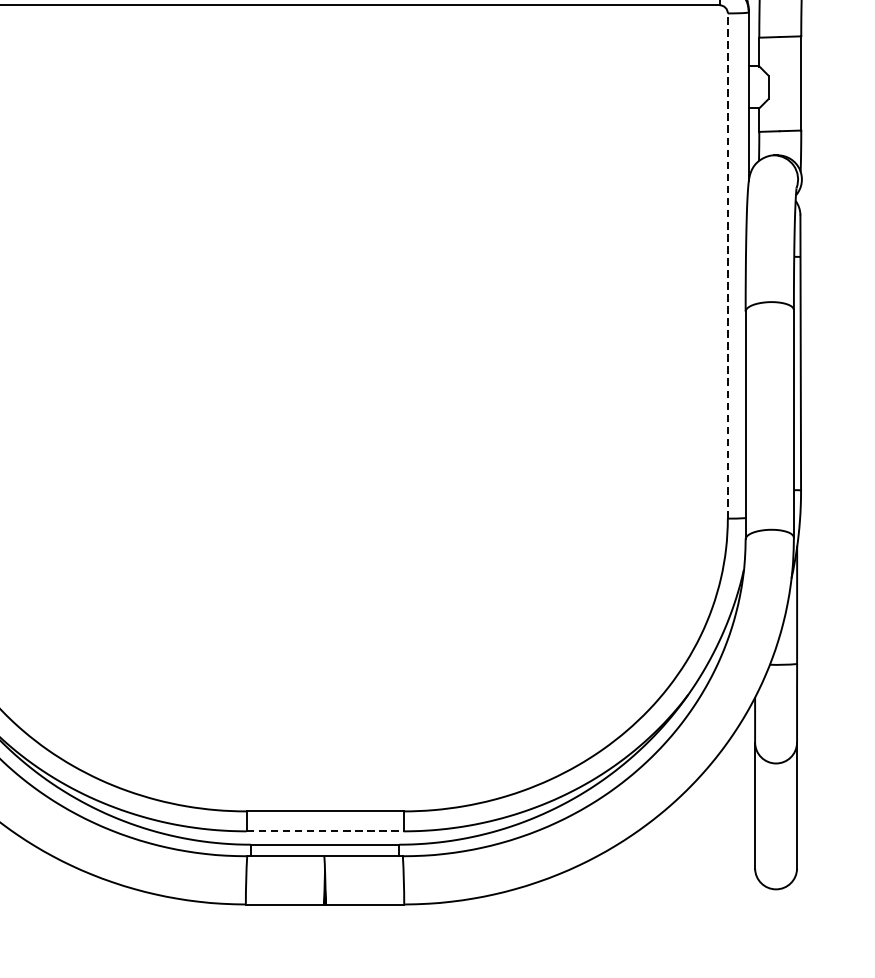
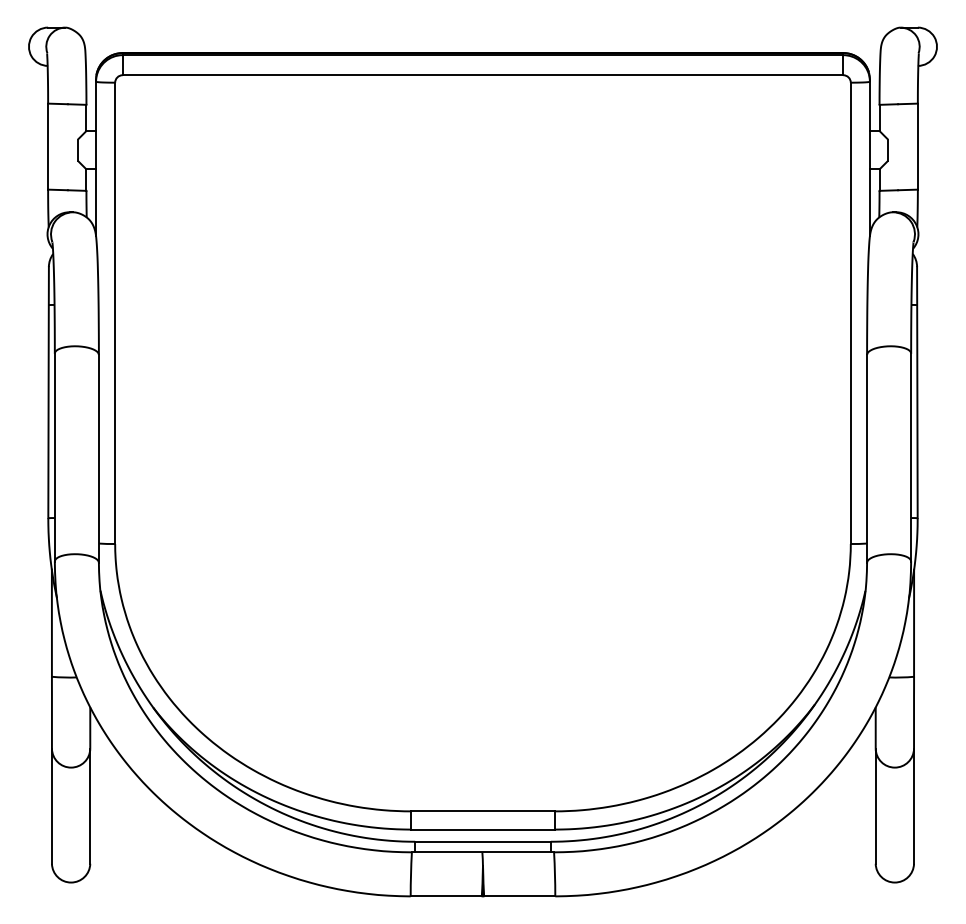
line: (727, 266) -> (850, 313), dashed -> solid
line: (325, 831) -> (483, 829), dashed -> solid

